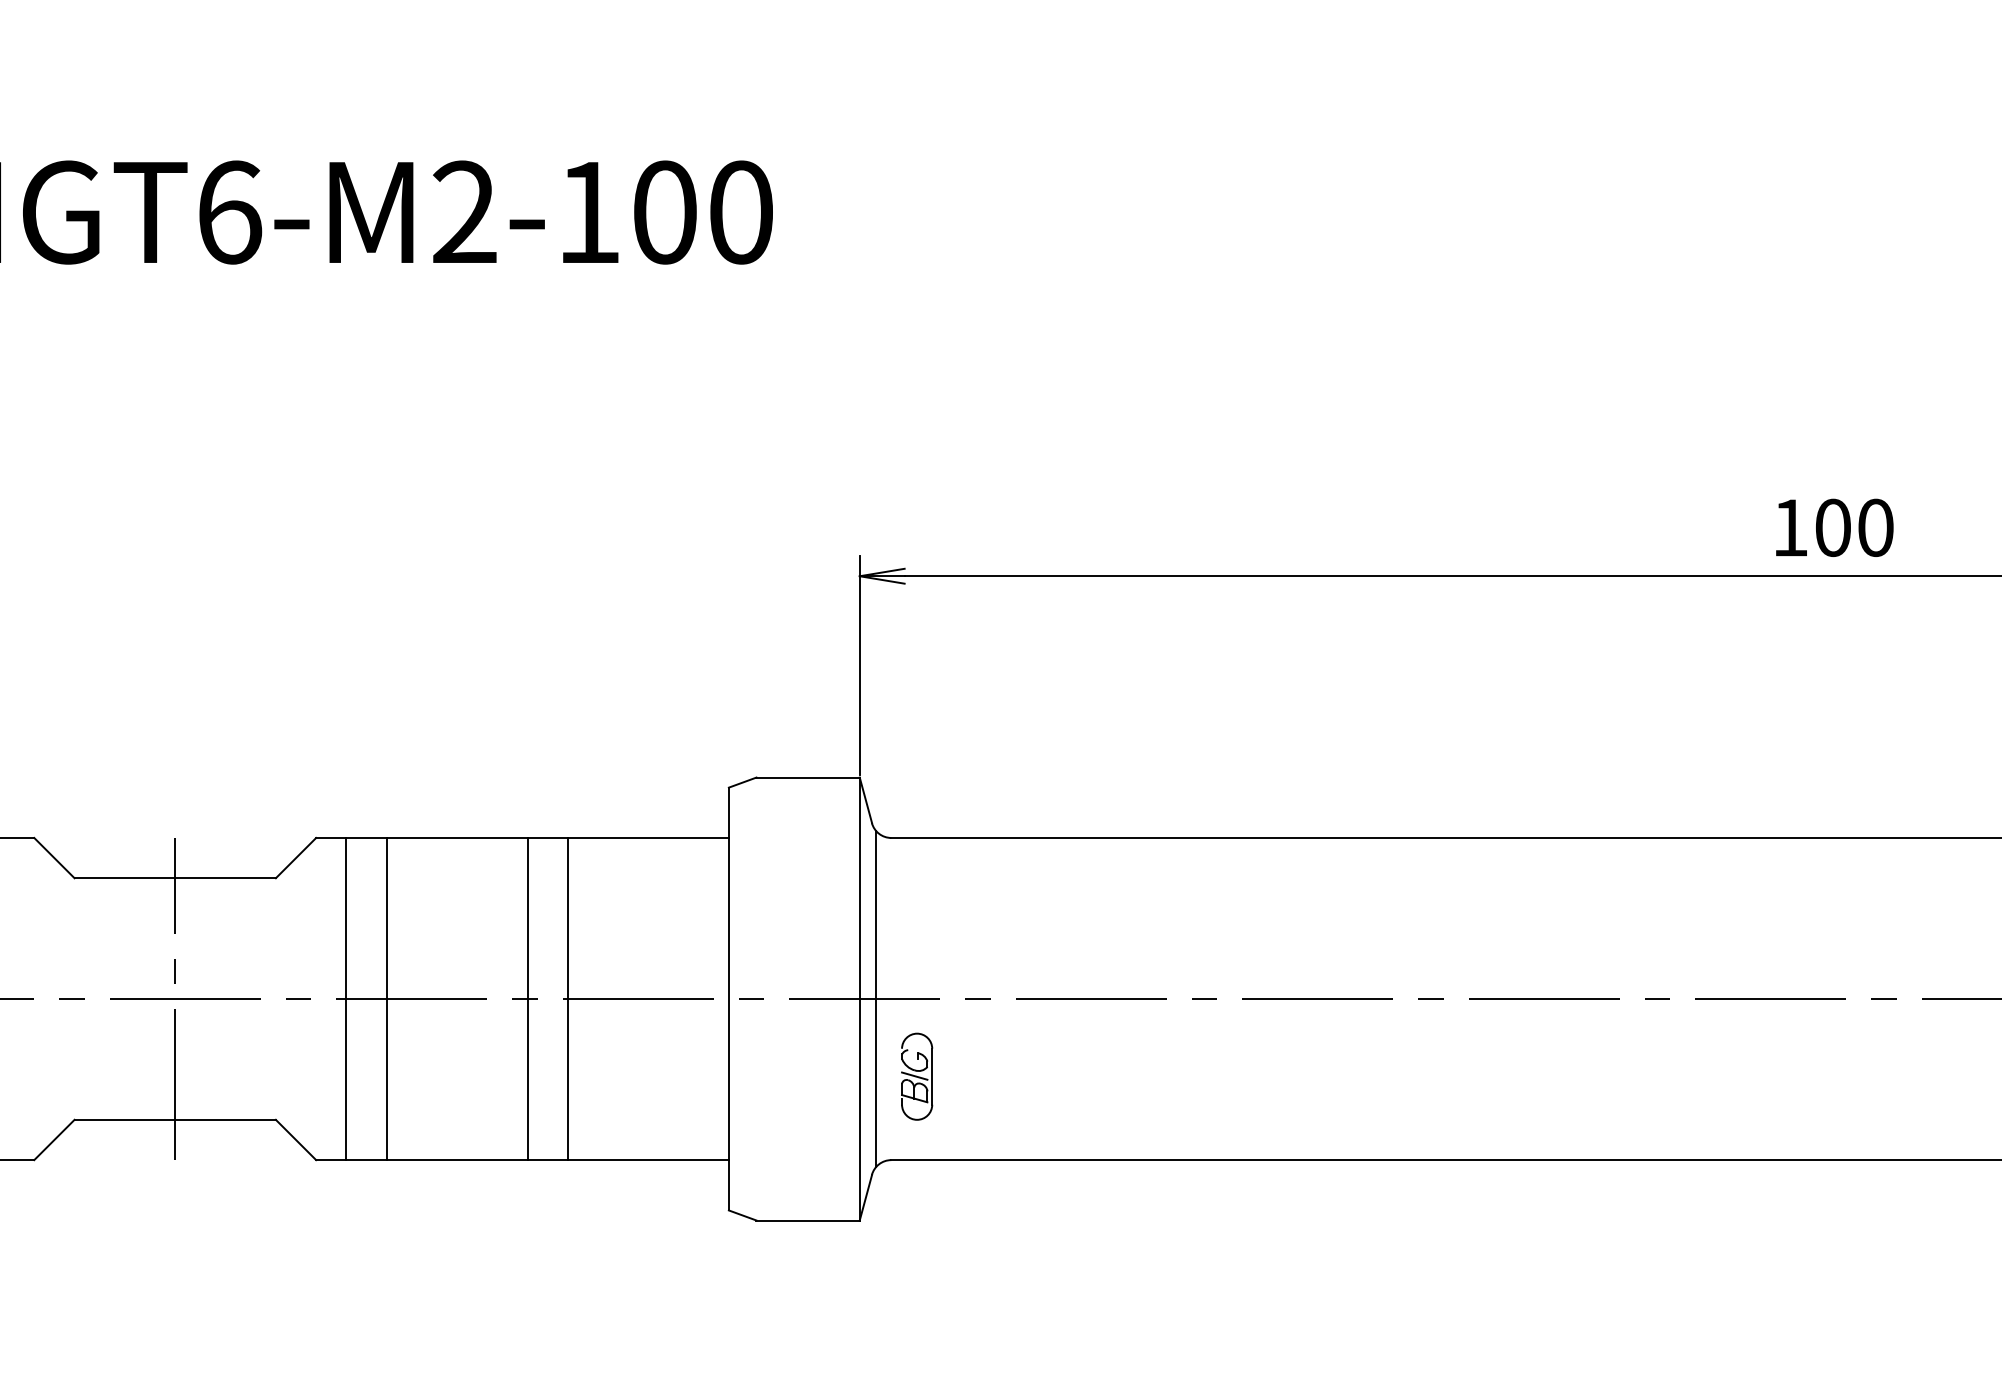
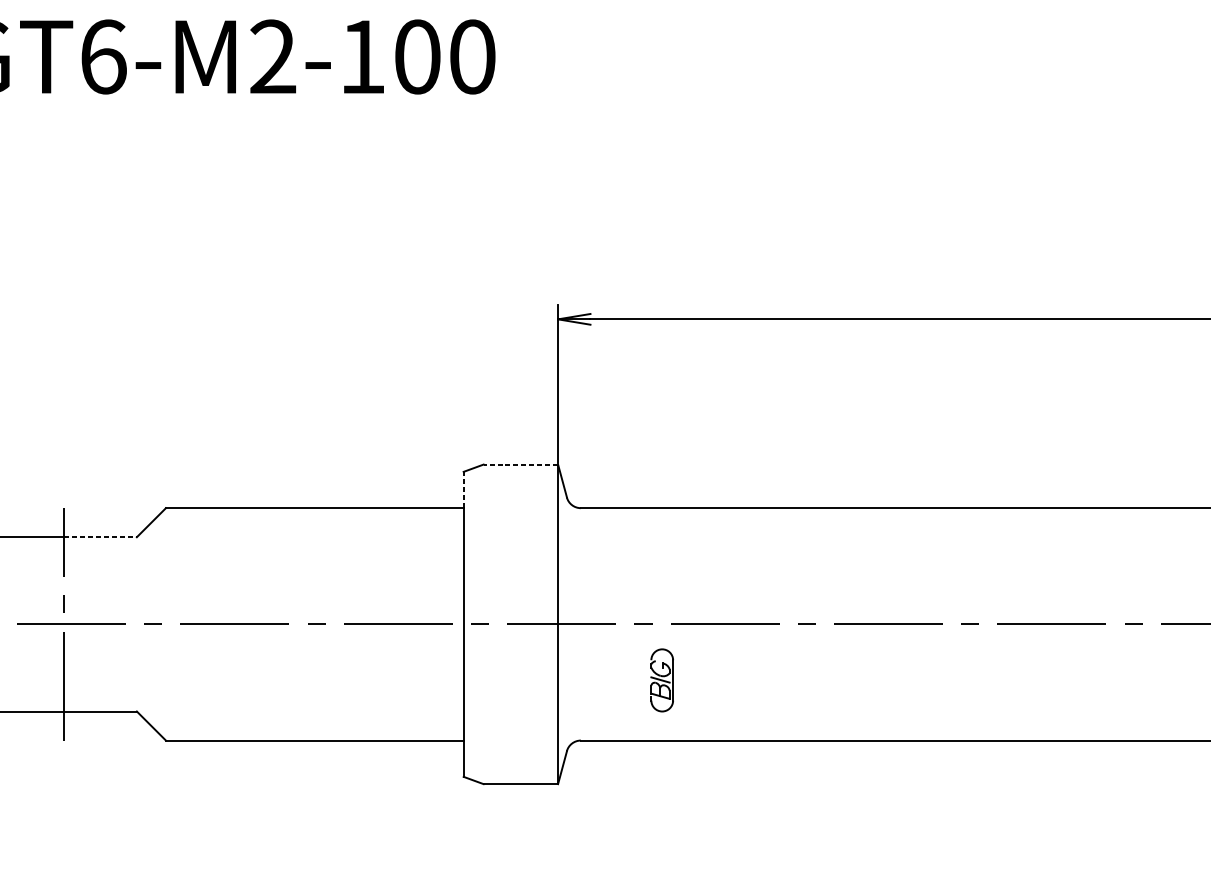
line: (808, 777) -> (521, 464), solid -> dashed
line: (728, 812) -> (463, 489), solid -> dashed
line: (226, 878) -> (101, 537), solid -> dashed
line: (346, 998) -> (187, 623), removed
line: (386, 998) -> (216, 623), removed
line: (527, 998) -> (318, 623), removed
line: (567, 998) -> (347, 623), removed
line: (875, 998) -> (569, 623), removed
part: (917, 1076) -> (662, 680), moved

